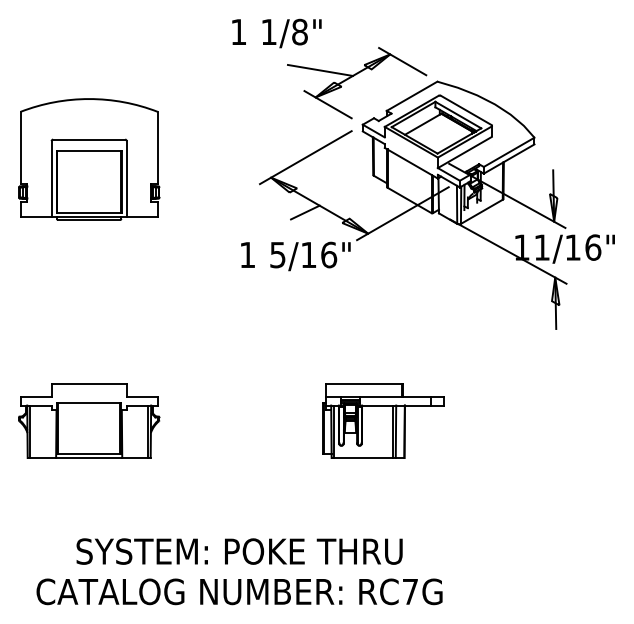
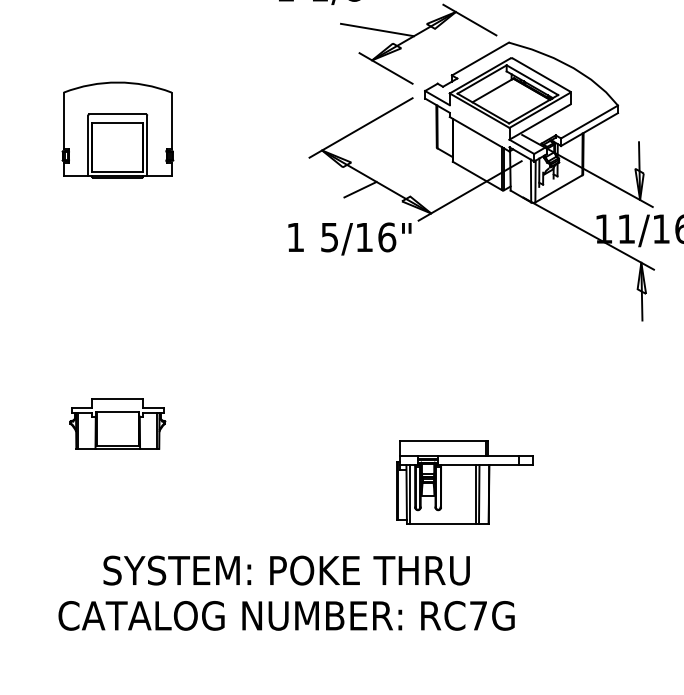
part: (89, 159) -> (118, 130), size x0.7
part: (89, 420) -> (118, 423), size x0.6
part: (383, 420) -> (465, 481), moved

